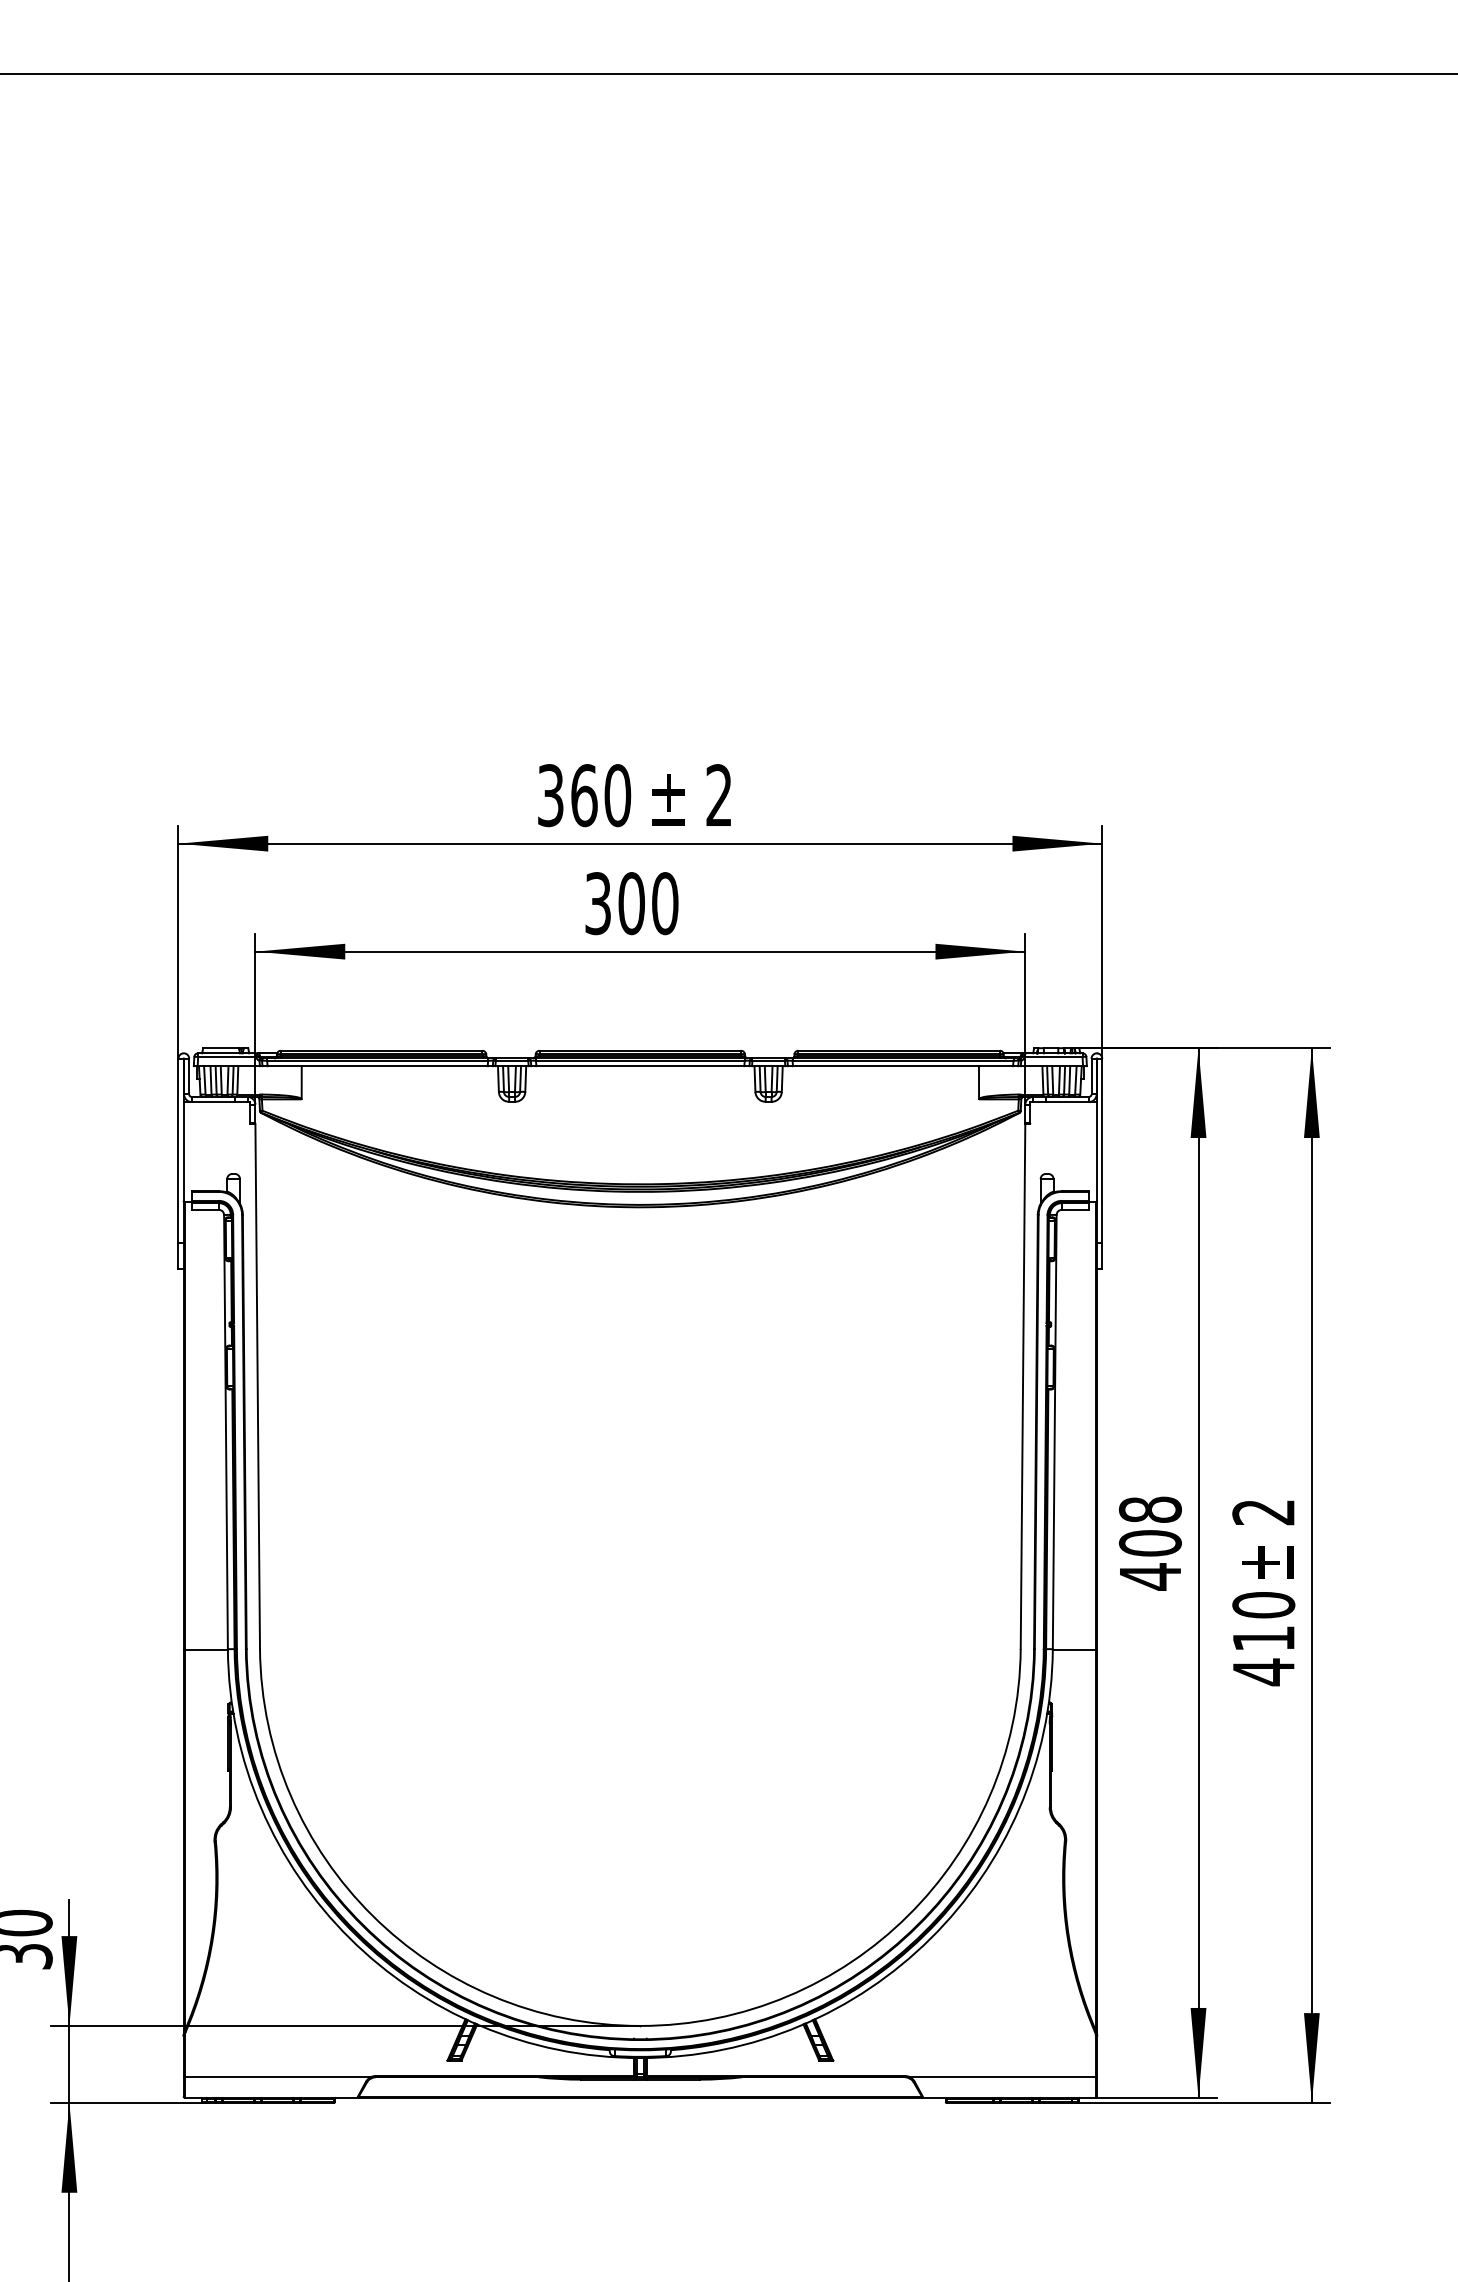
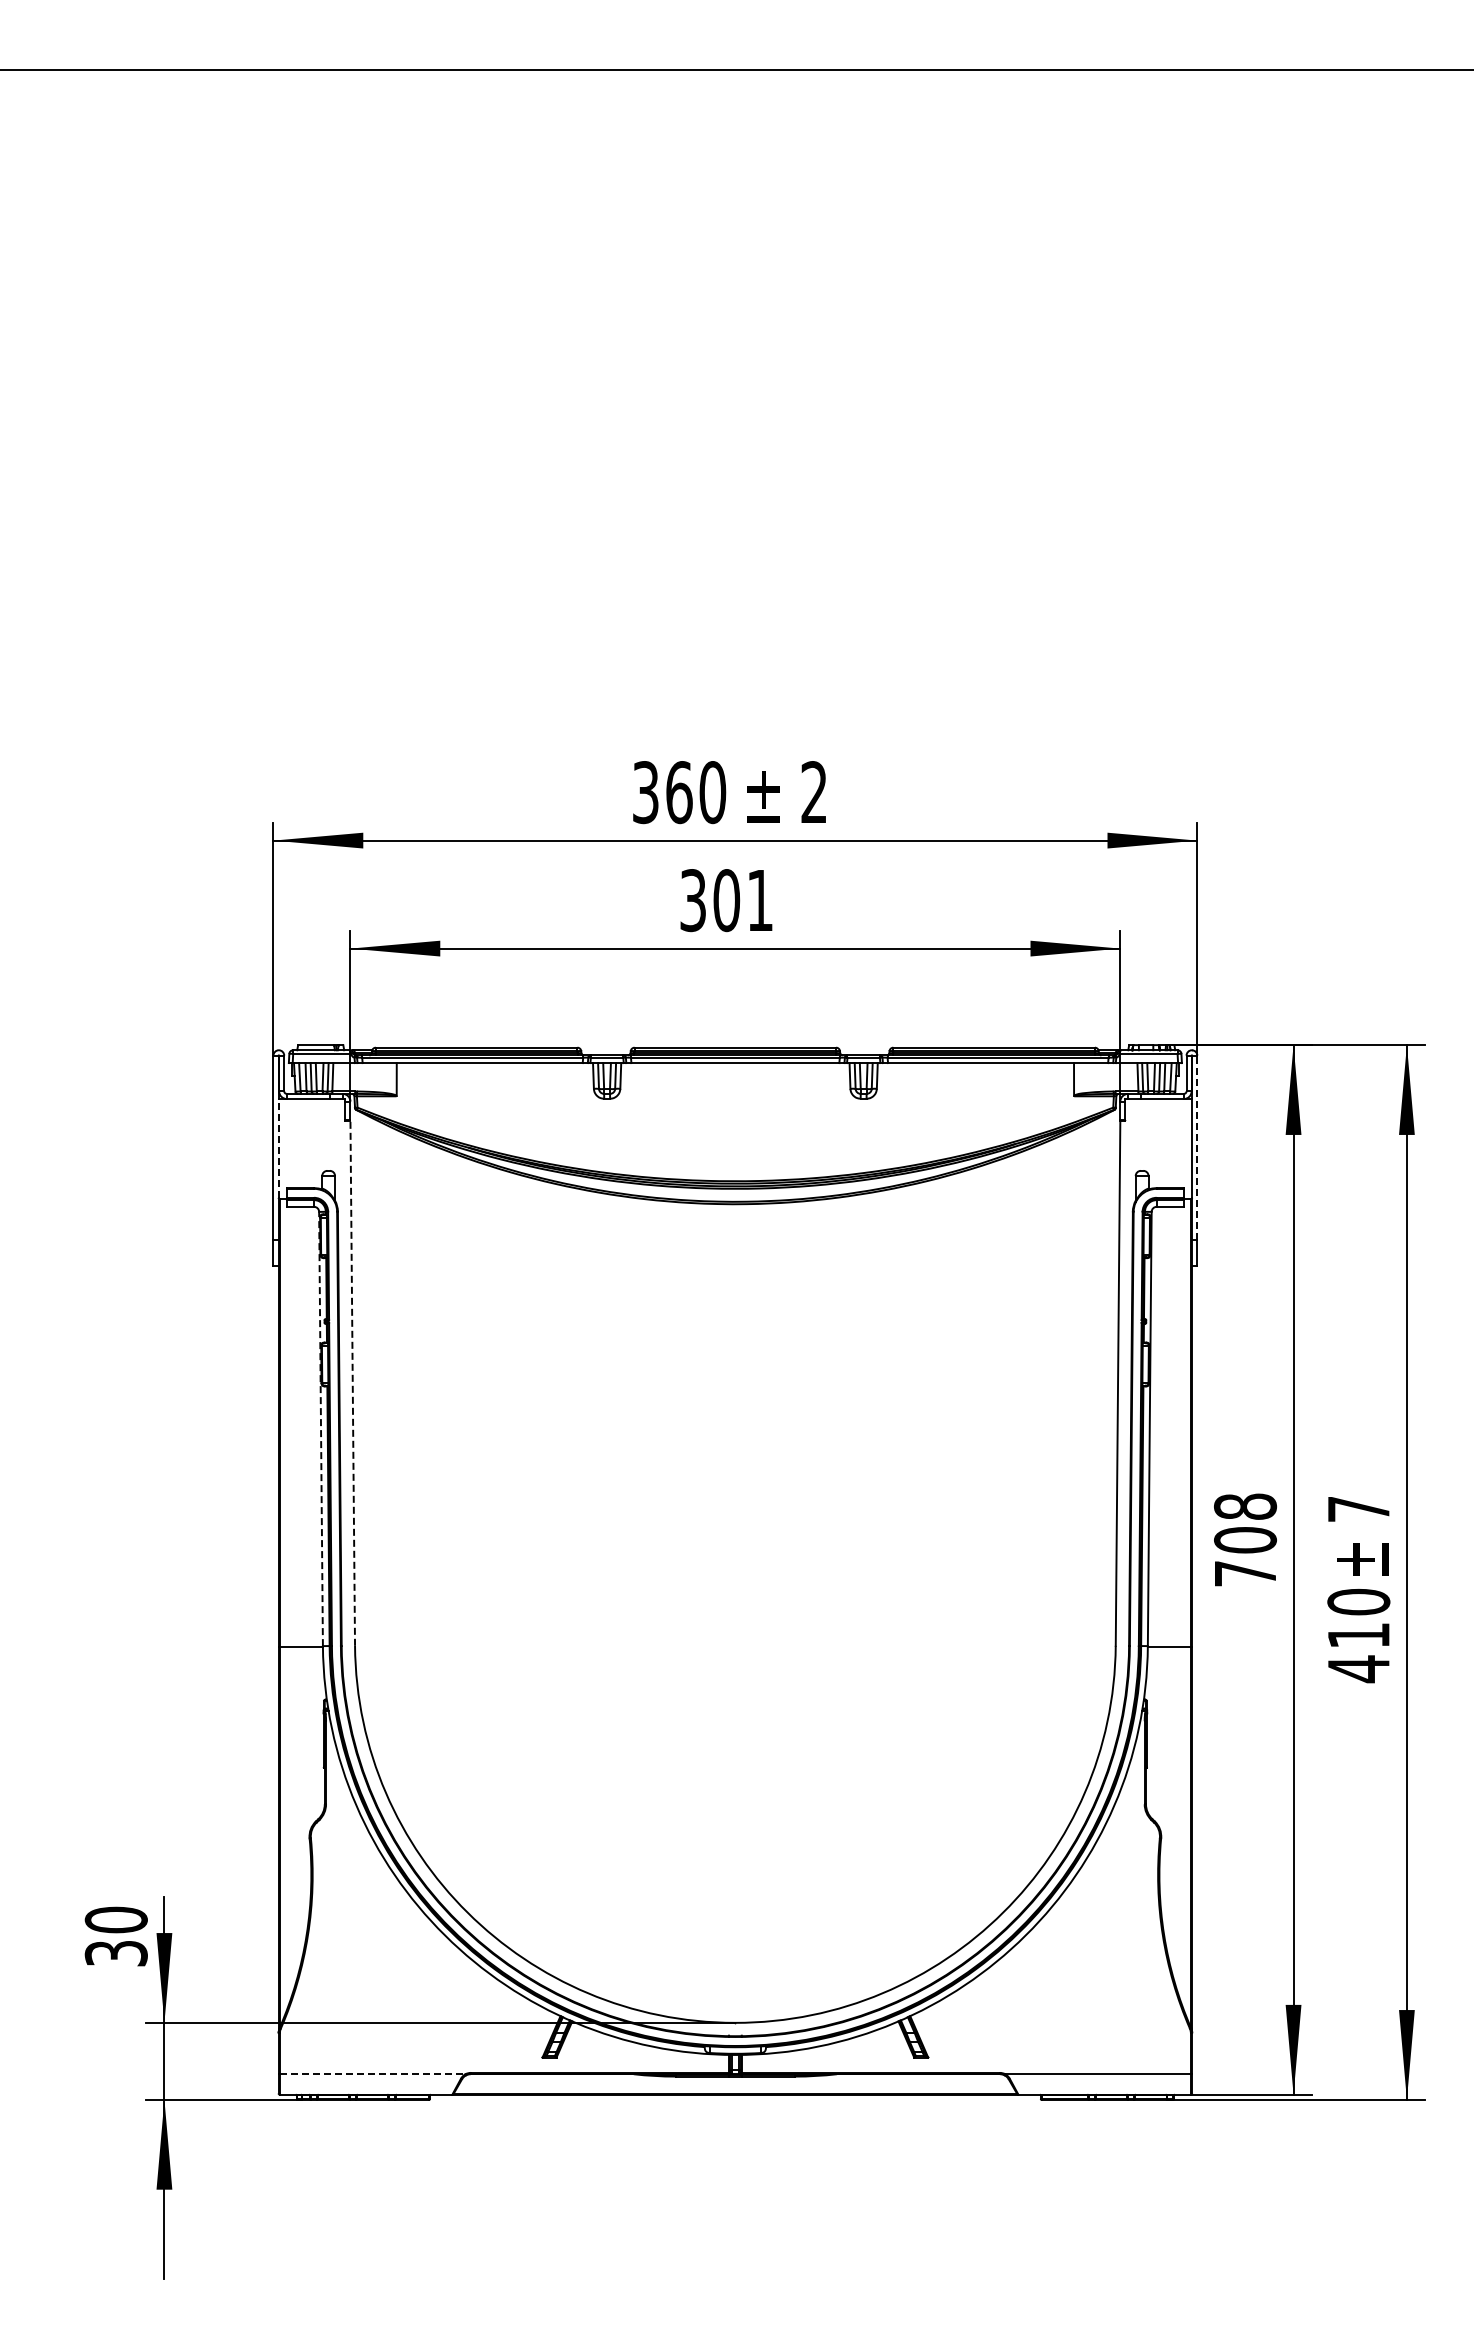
text: (665, 903) -> (760, 900), 300 -> 301
line: (183, 1150) -> (278, 1147), solid -> dashed
line: (1102, 1150) -> (1197, 1147), solid -> dashed
line: (257, 1386) -> (352, 1383), solid -> dashed
line: (226, 1431) -> (321, 1428), solid -> dashed
text: (1263, 1512) -> (1358, 1509), 2 -> 7
text: (1150, 1576) -> (1245, 1573), 408 -> 708
line: (277, 2077) -> (372, 2074), solid -> dashed

